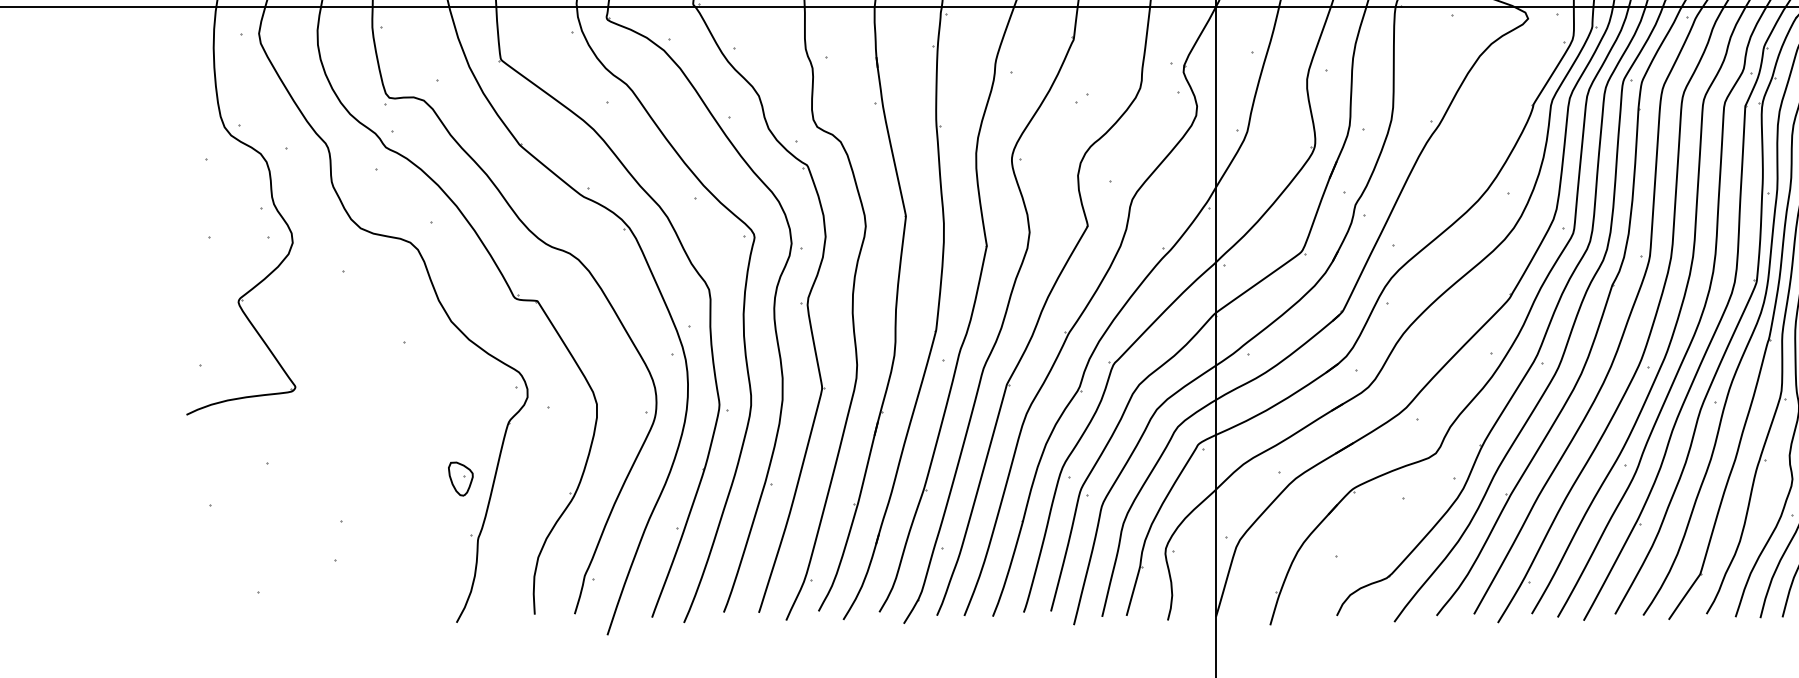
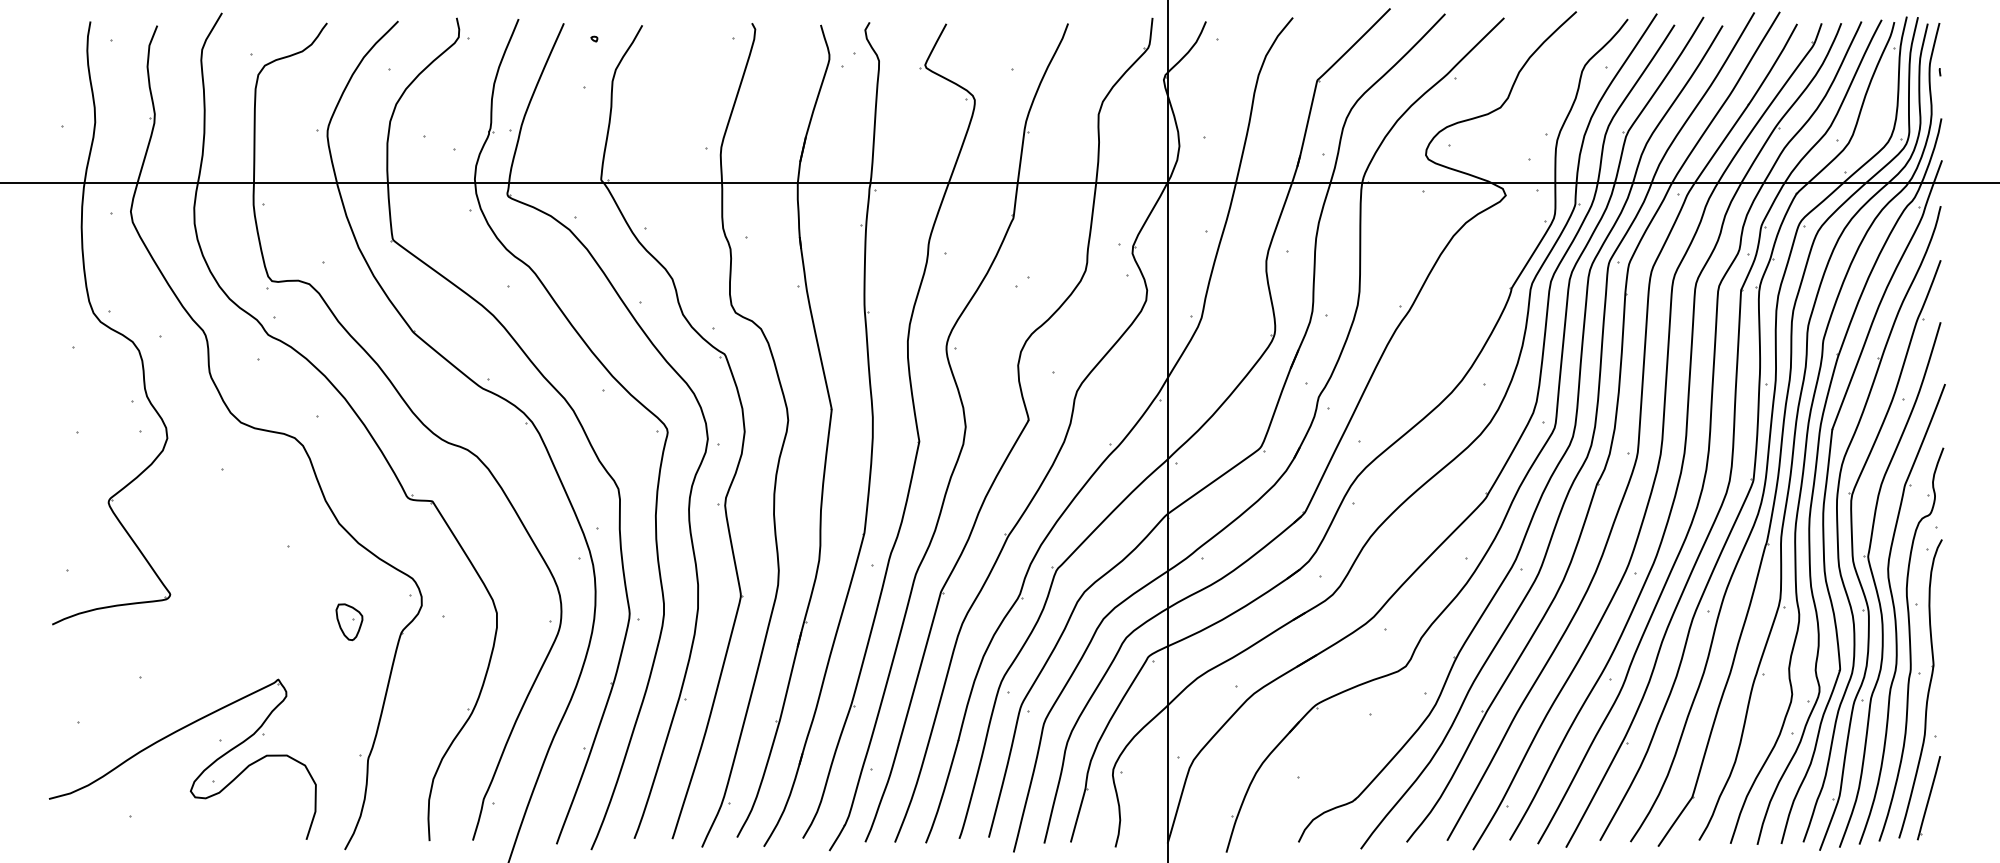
part: (460, 479) -> (349, 622), moved
part: (322, 553) -> (199, 774), added

